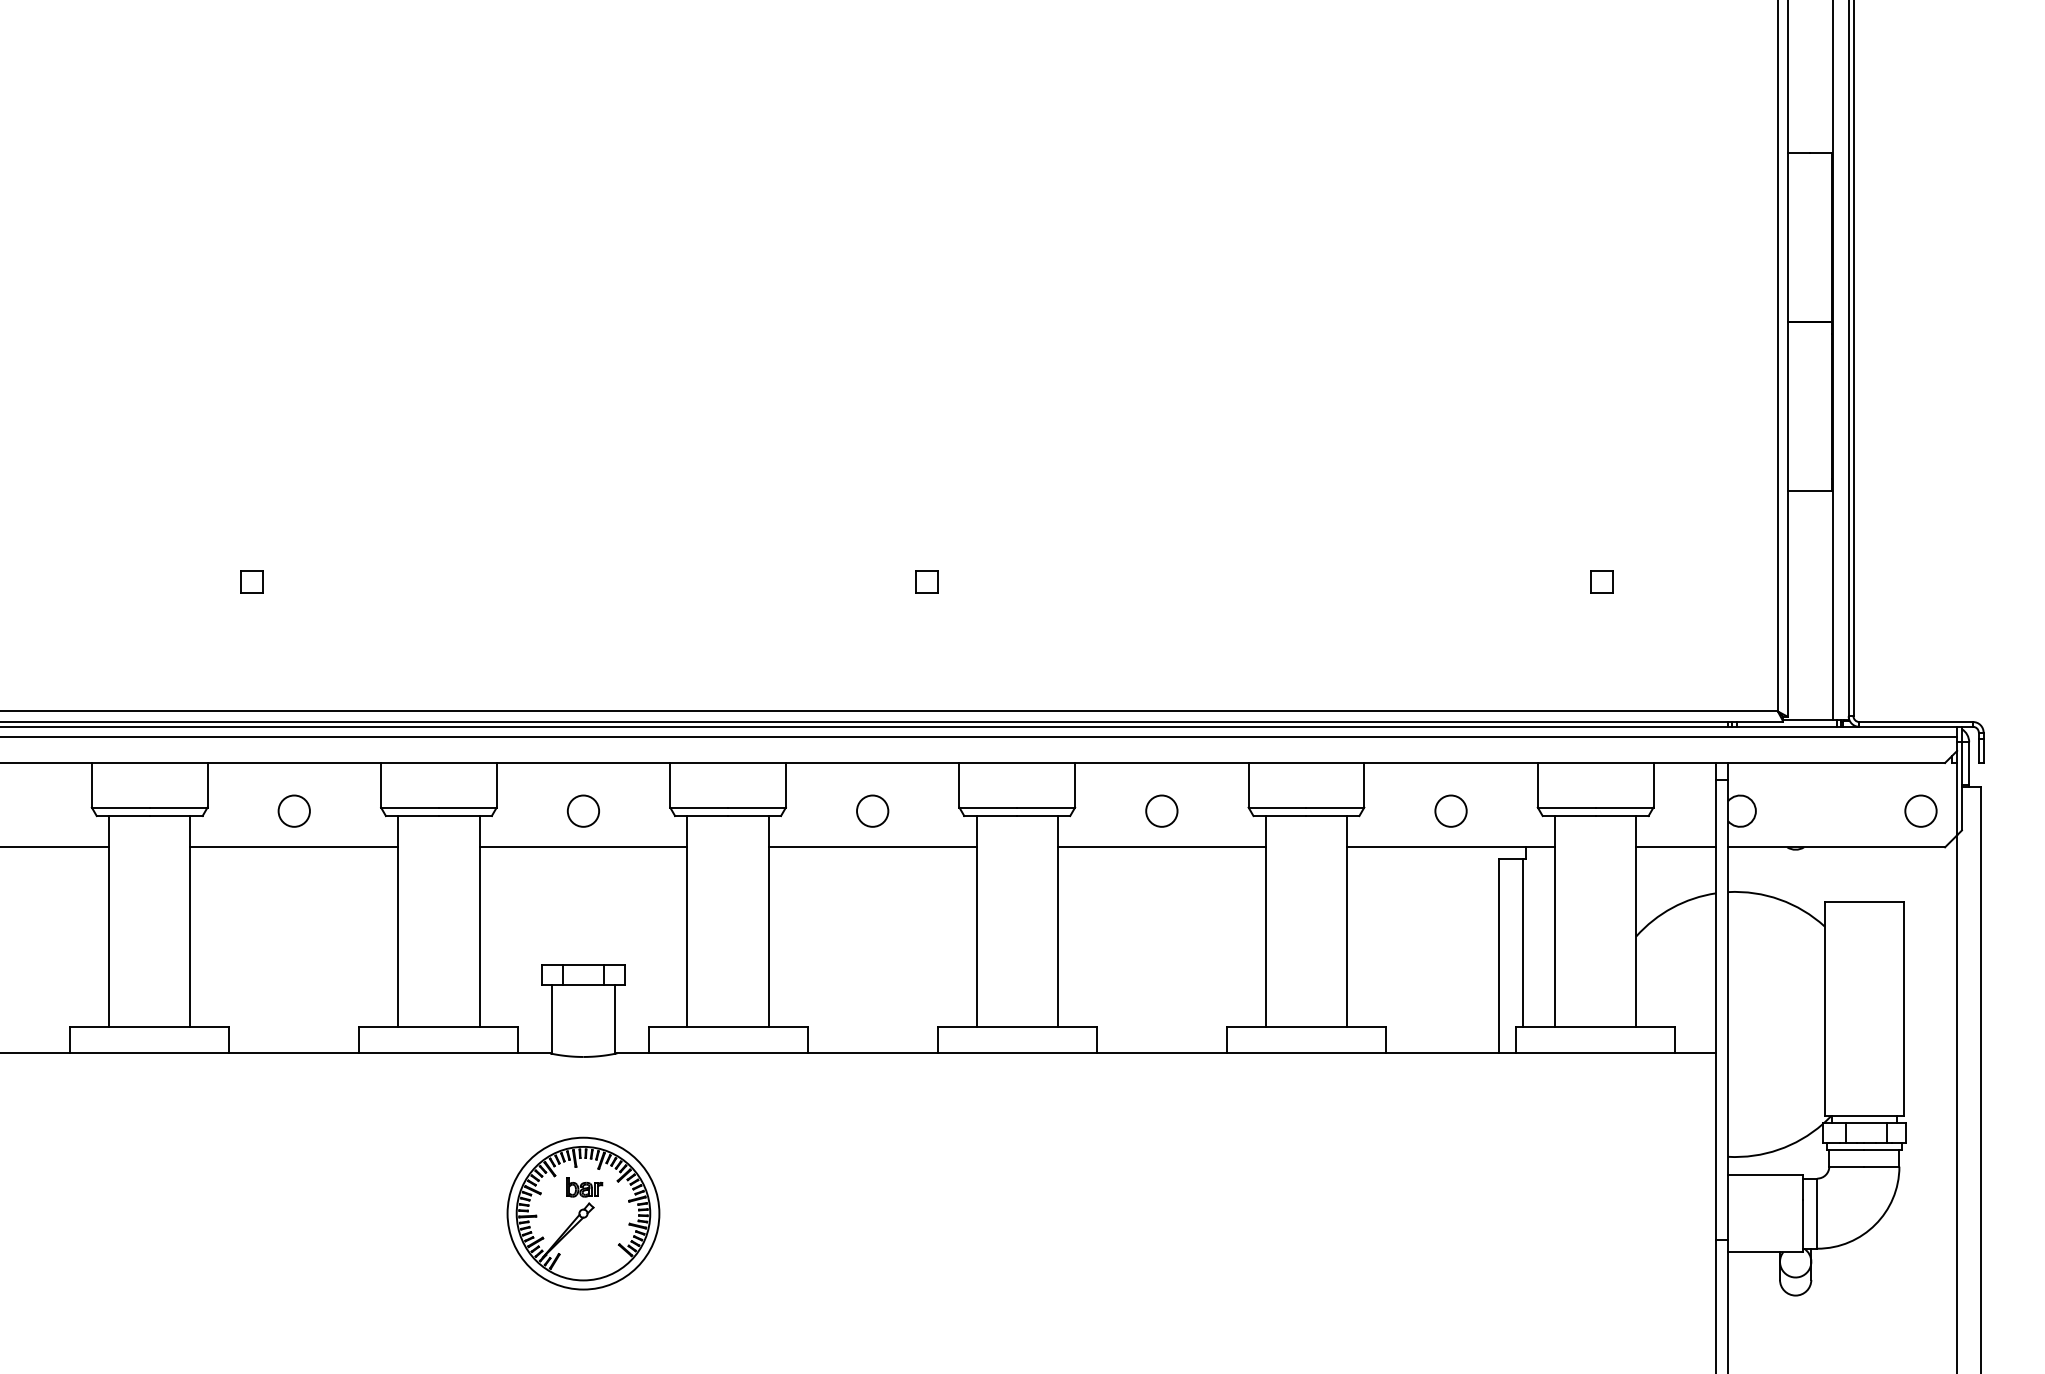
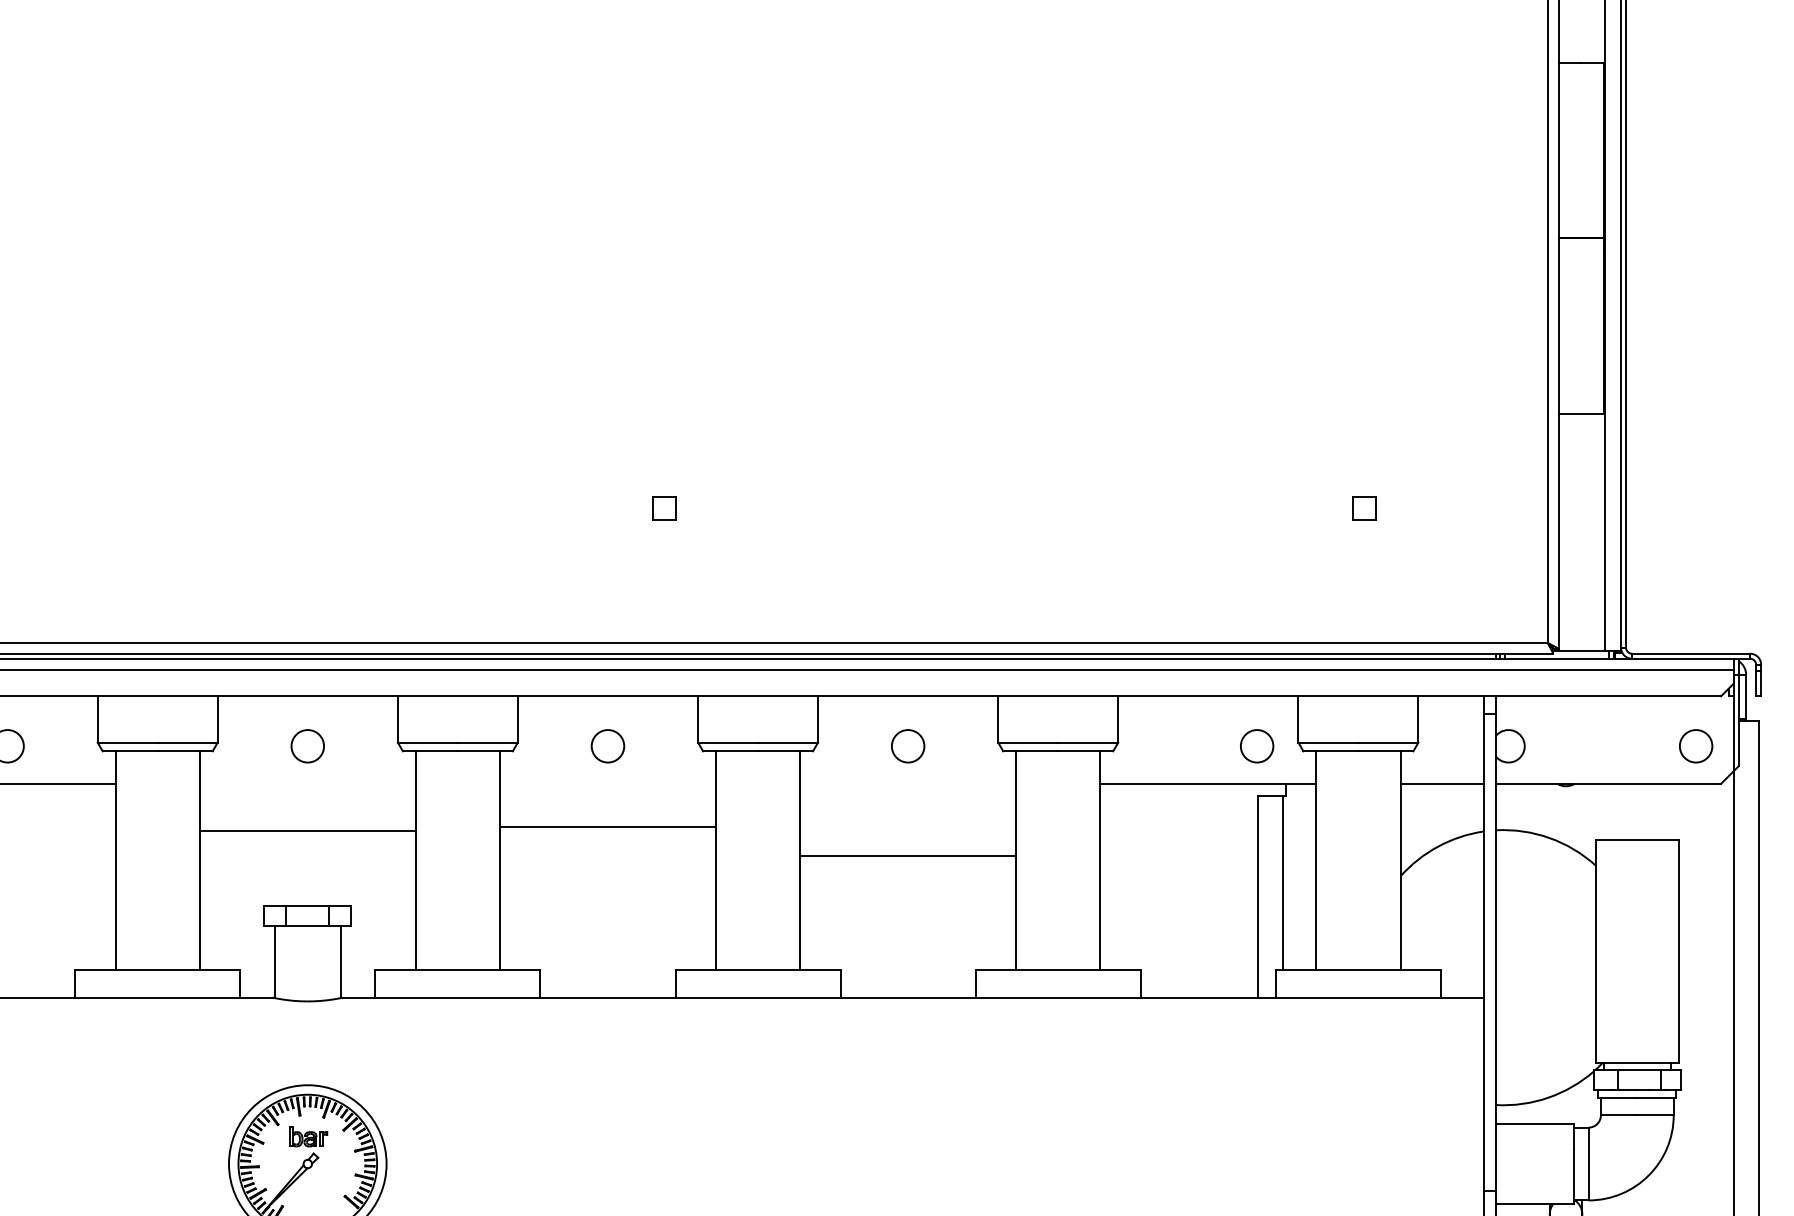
circle: (1450, 810) -> (1256, 745), moved
line: (583, 847) -> (307, 830), moved
line: (872, 847) -> (607, 827), moved
line: (1161, 847) -> (907, 856), moved

